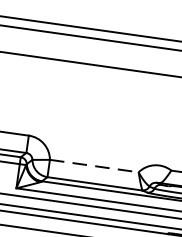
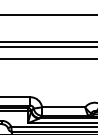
line: (93, 166) -> (63, 107), dashed -> solid

